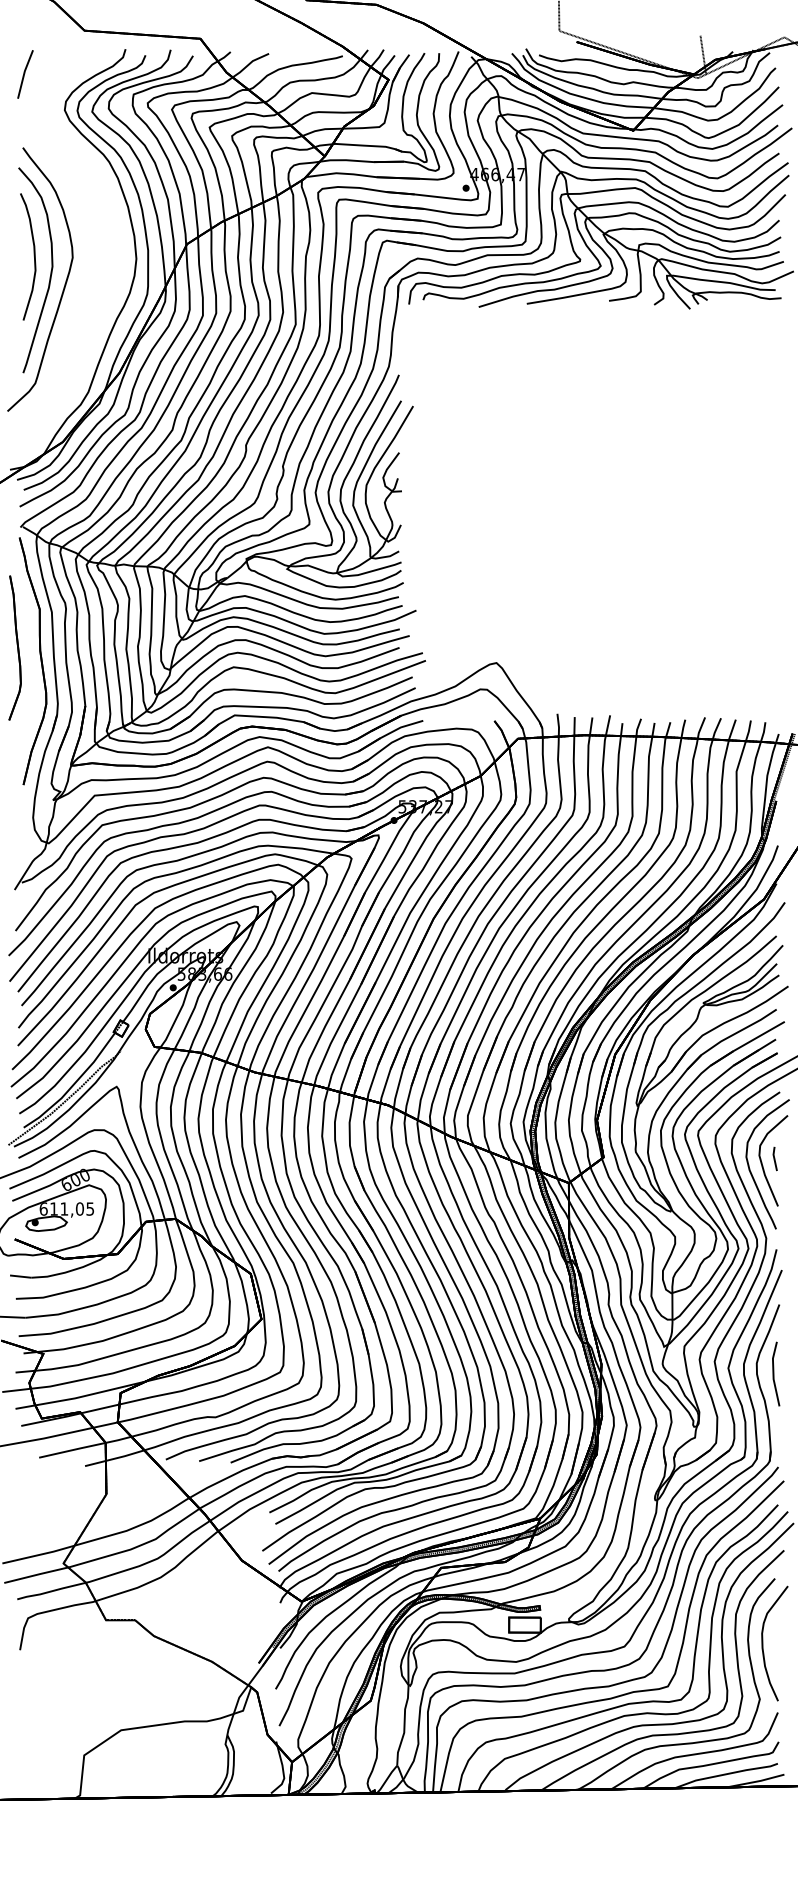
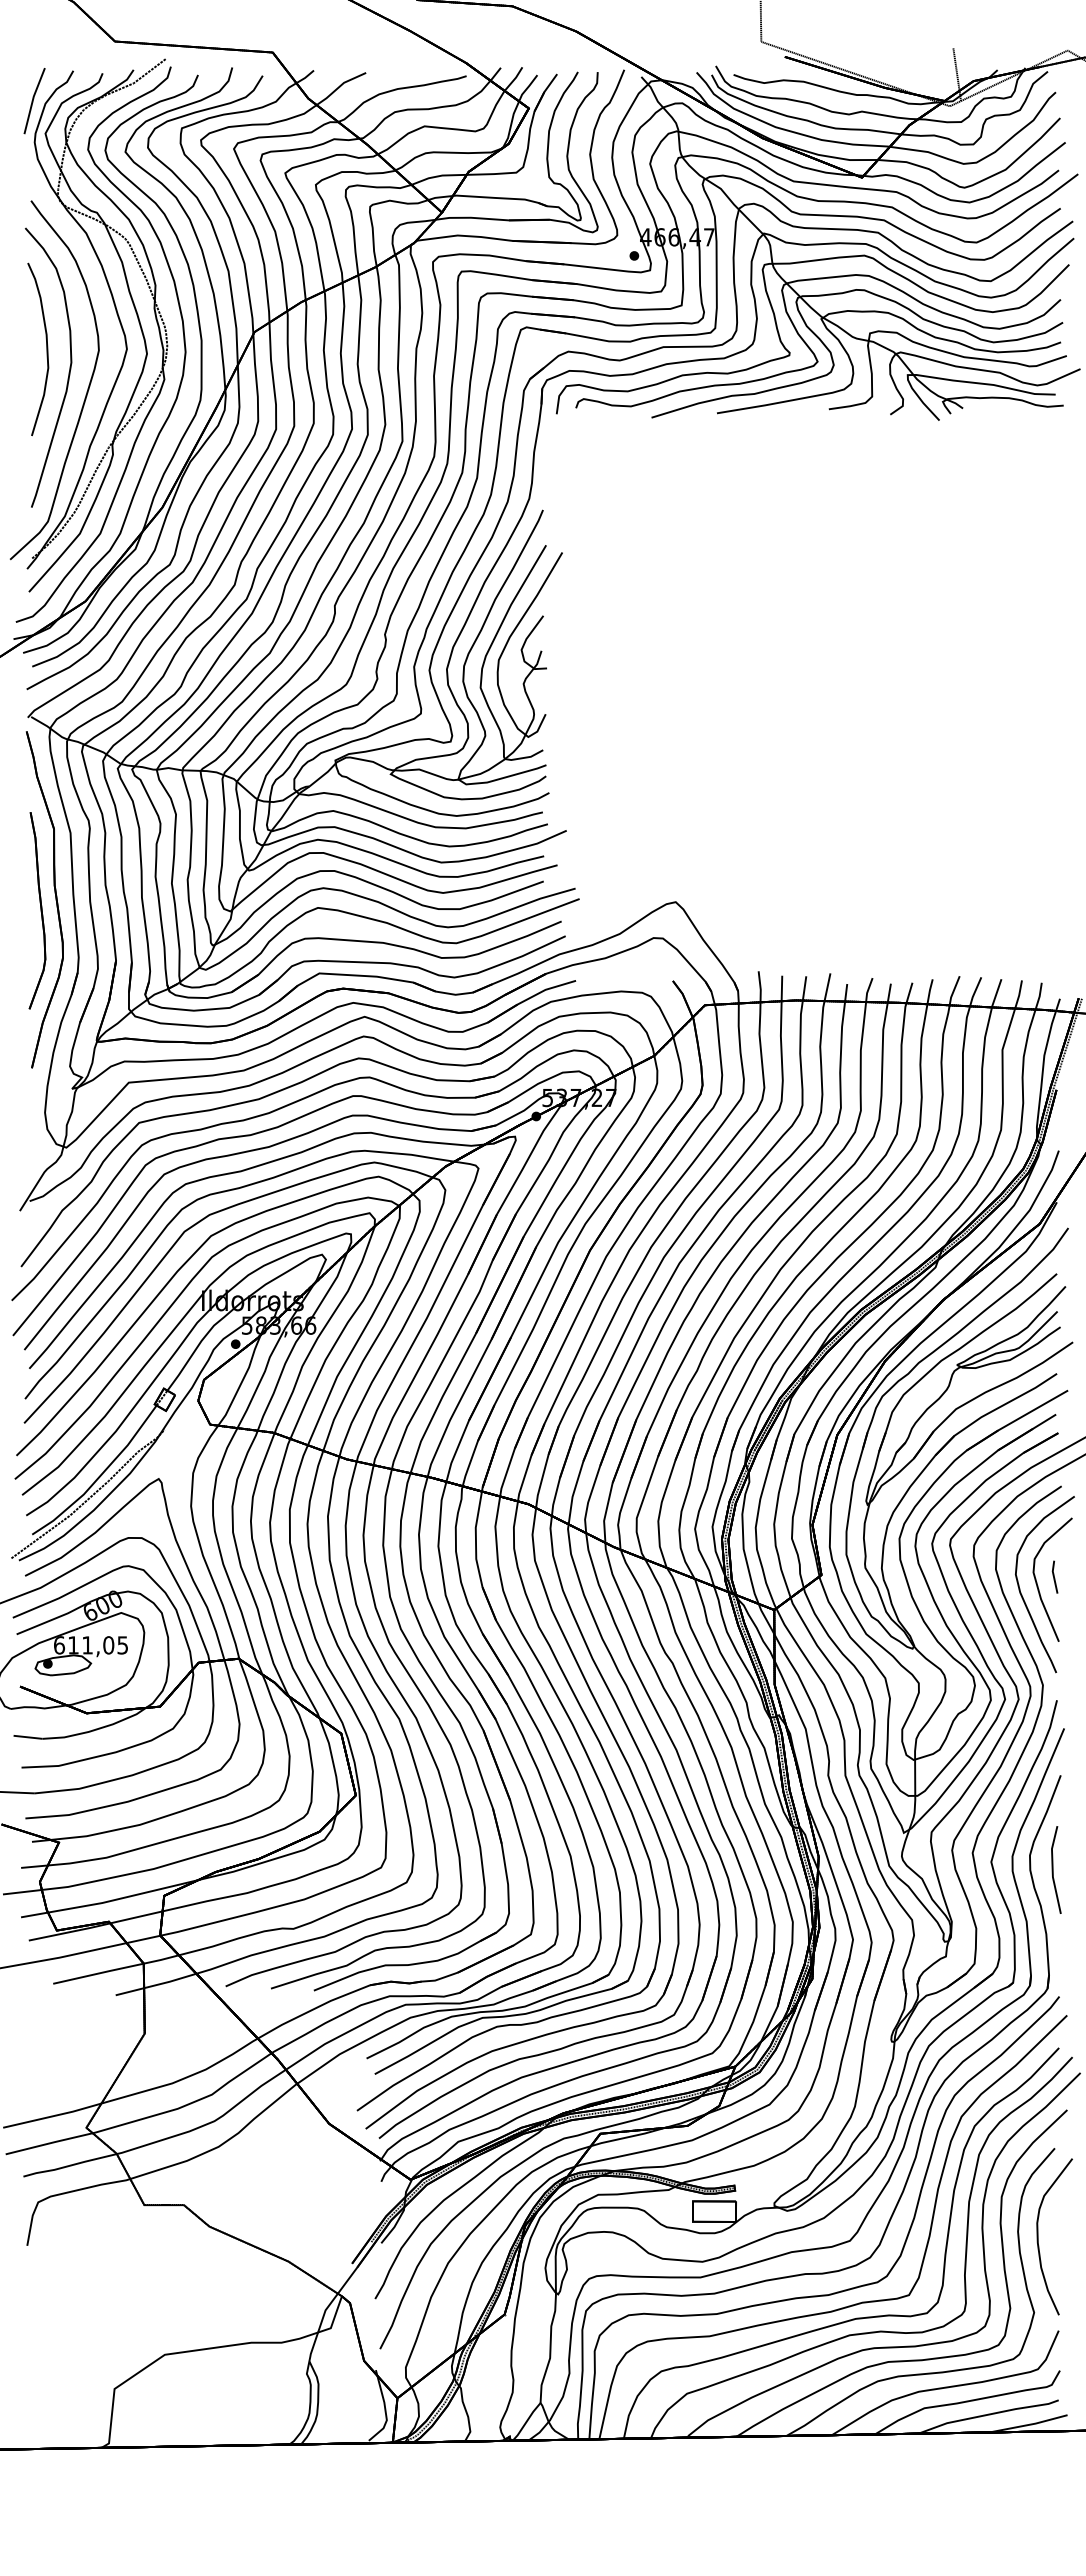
part: (89, 242) -> (121, 329), added
part: (15, 647) -> (37, 910), moved

